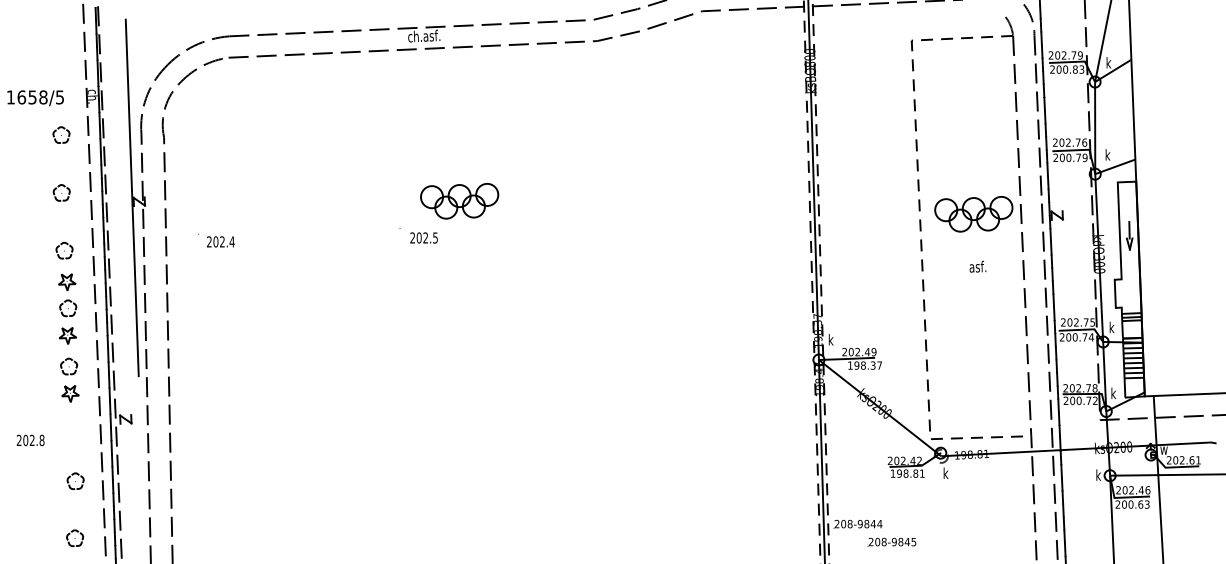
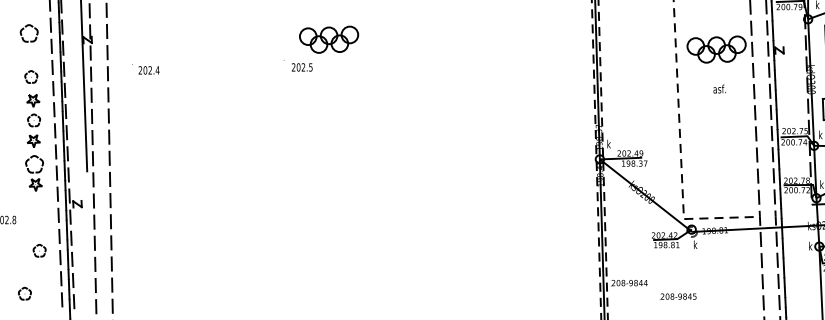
part: (61, 192) -> (29, 33), size x1.4
part: (69, 366) -> (35, 164), size x1.4
part: (74, 538) -> (24, 293), moved
text: (891, 541) -> (677, 296), moved

